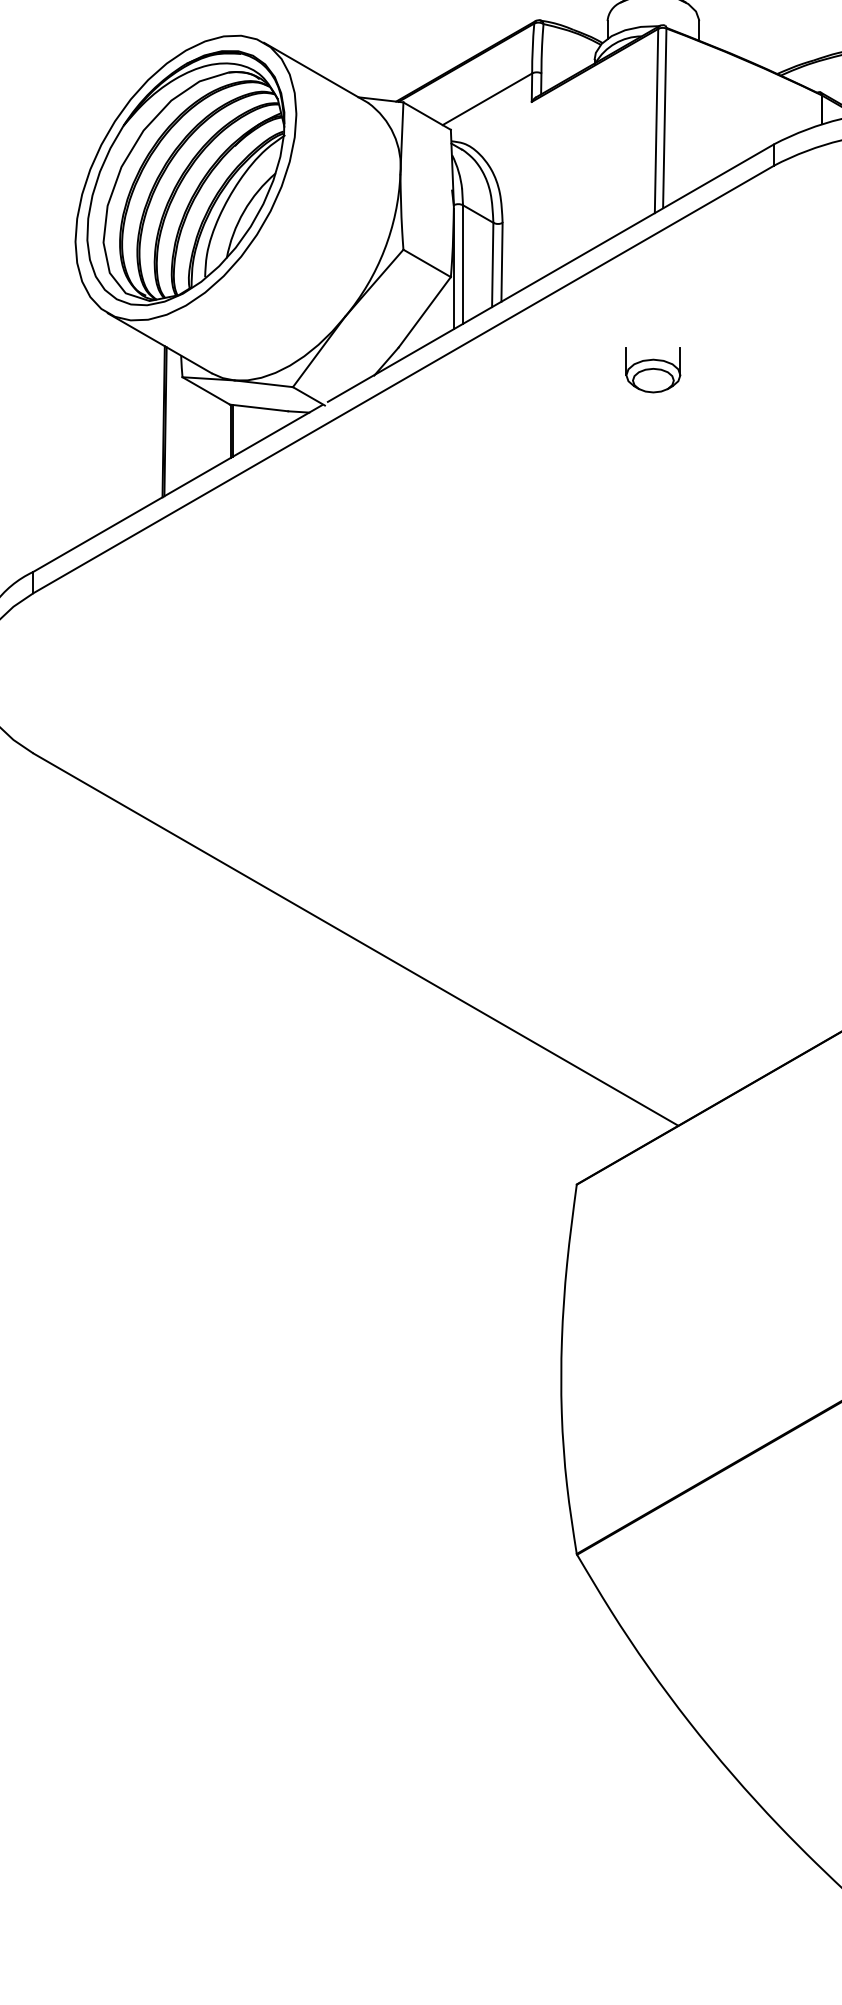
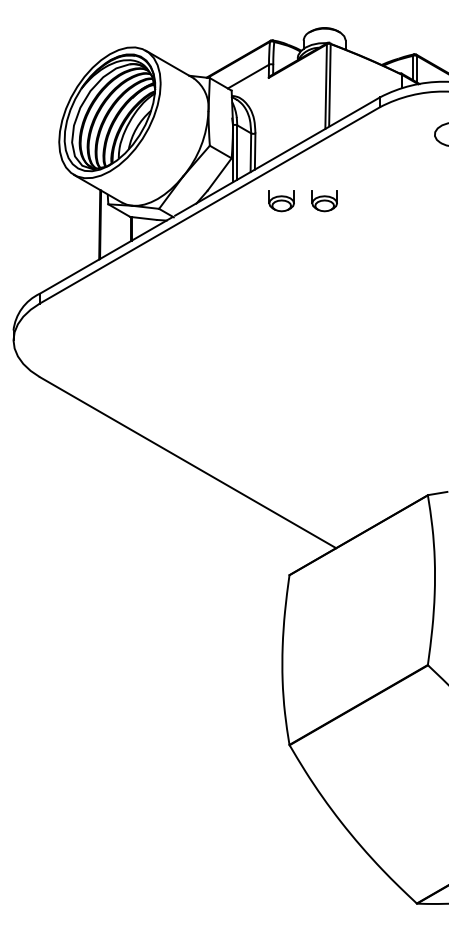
part: (559, 371) -> (281, 201), added

